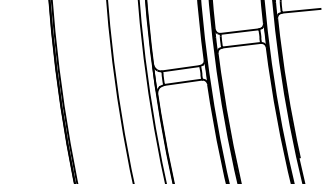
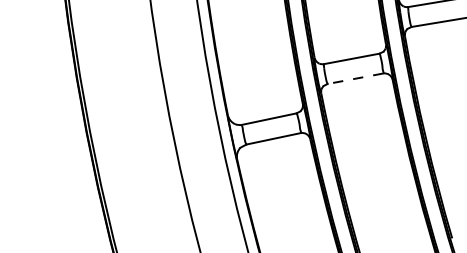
line: (241, 45) -> (355, 79), solid -> dashed

